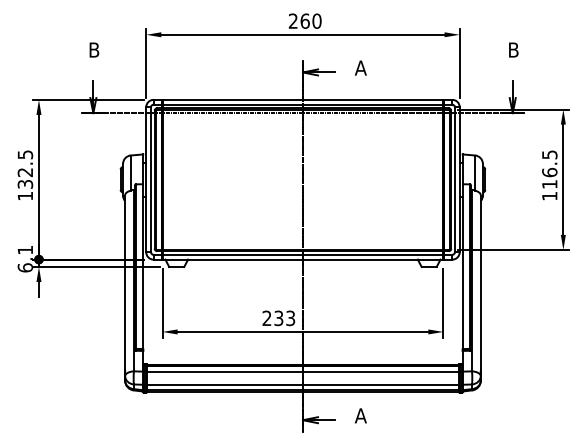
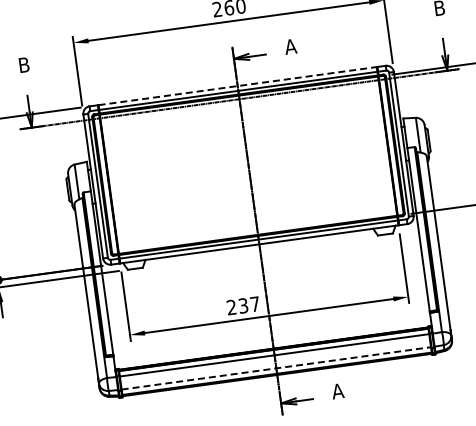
line: (303, 99) -> (238, 85), solid -> dashed
text: (290, 318) -> (255, 304), 233 -> 237
line: (303, 384) -> (276, 368), solid -> dashed

